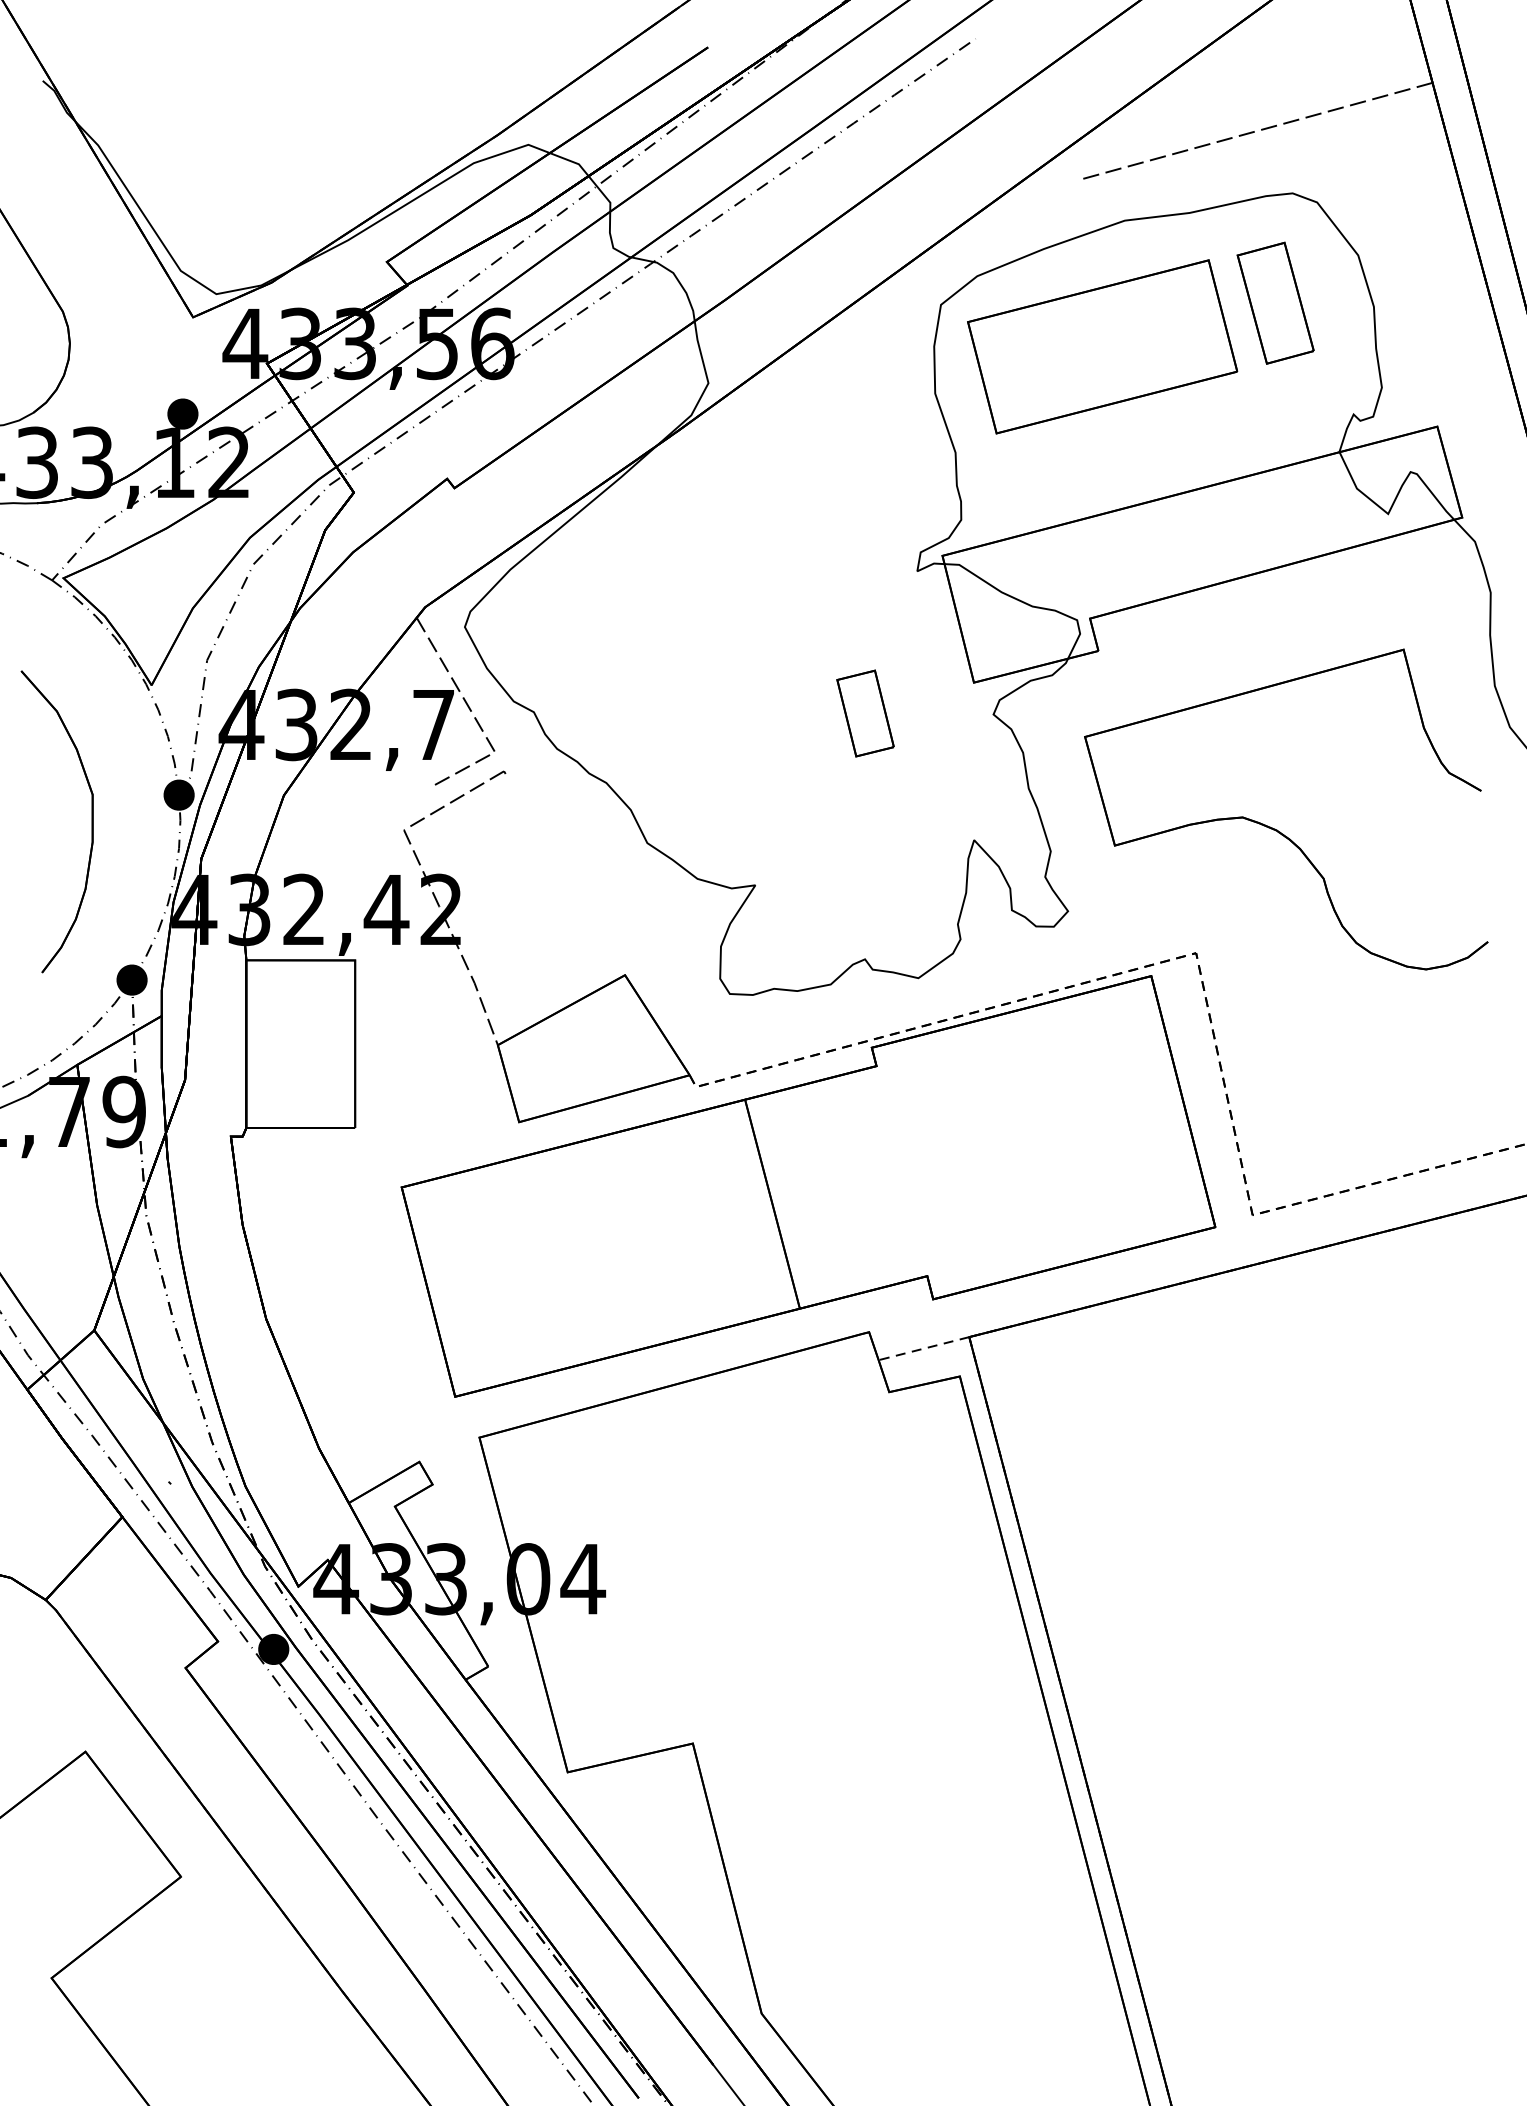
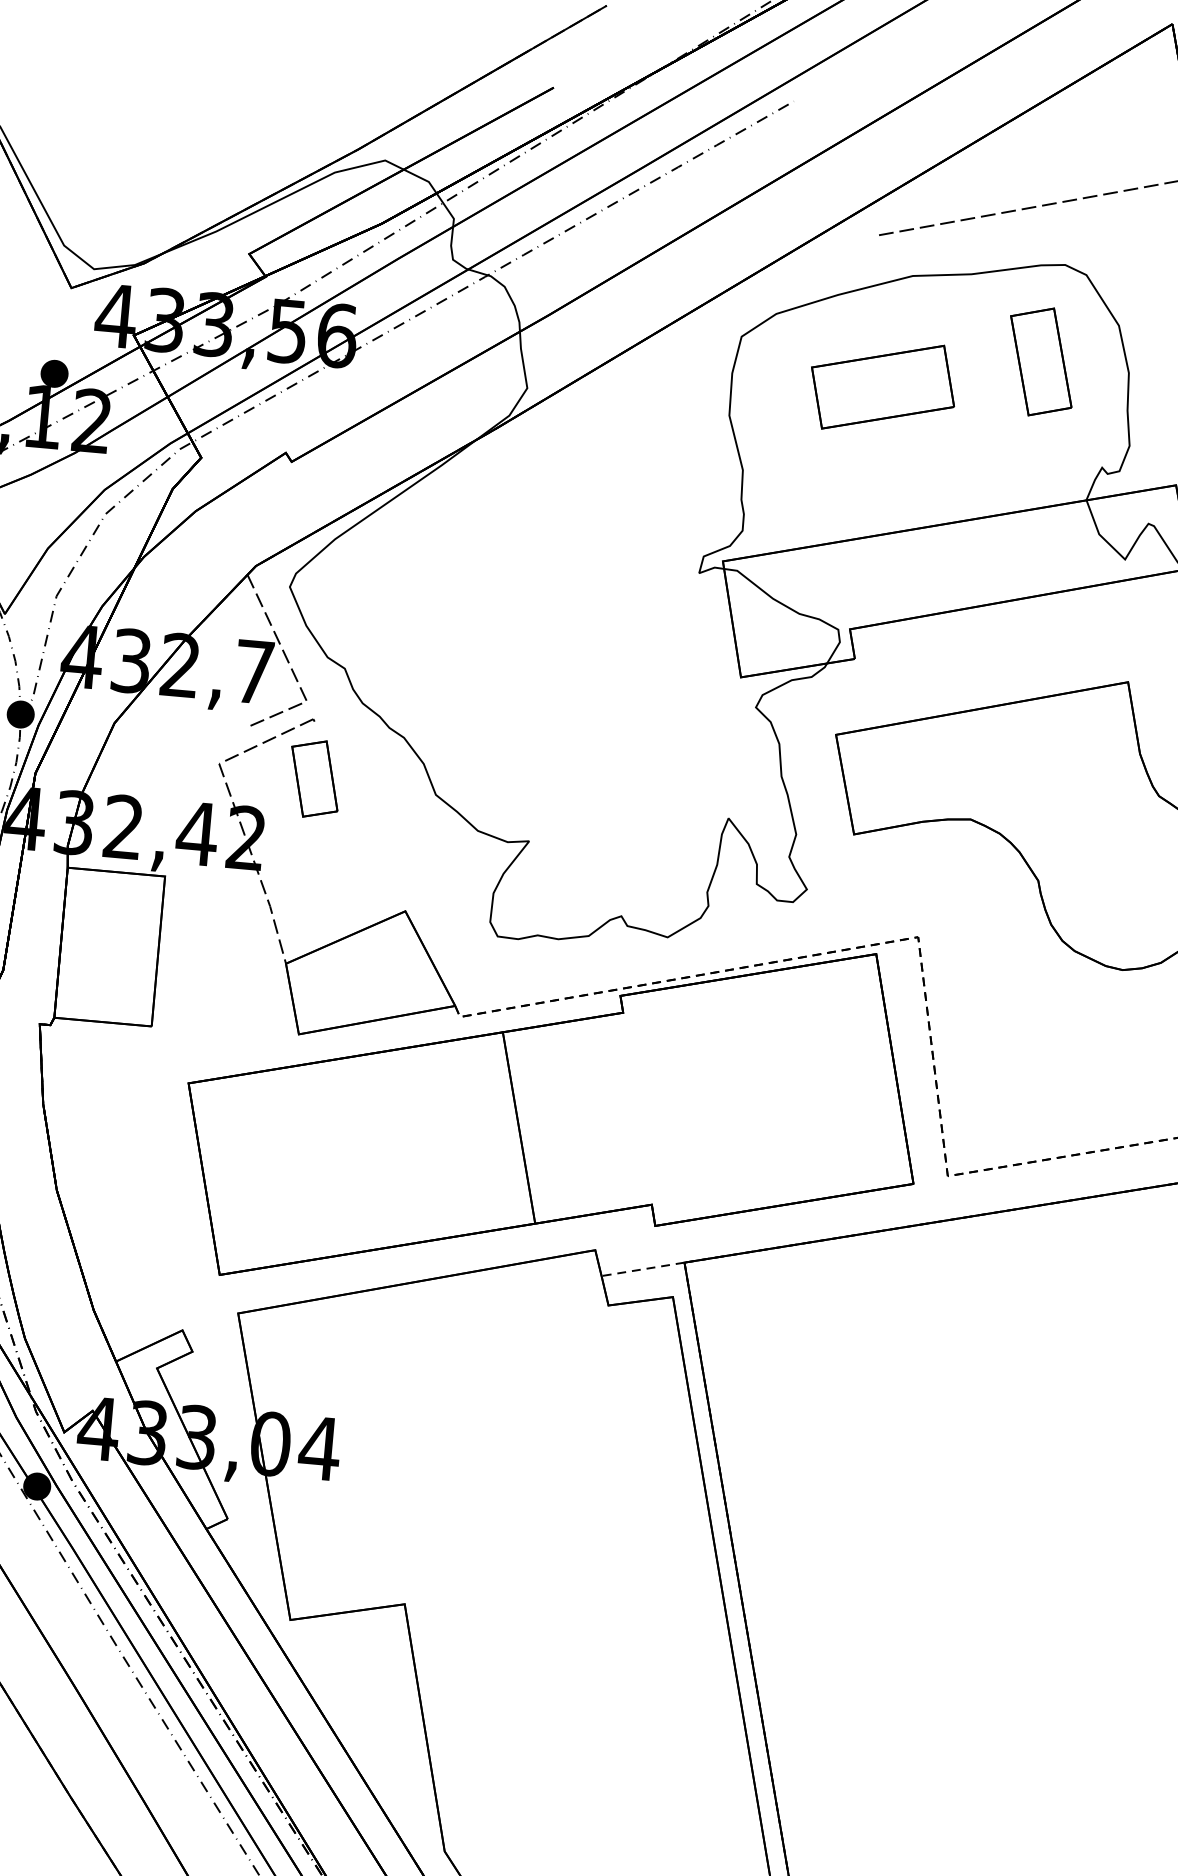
part: (1102, 346) -> (882, 386), size x0.6
part: (865, 713) -> (314, 778), moved

